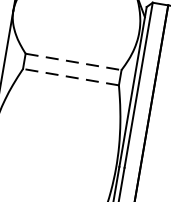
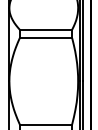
line: (74, 61) -> (46, 29), dashed -> solid
line: (69, 77) -> (45, 38), dashed -> solid

